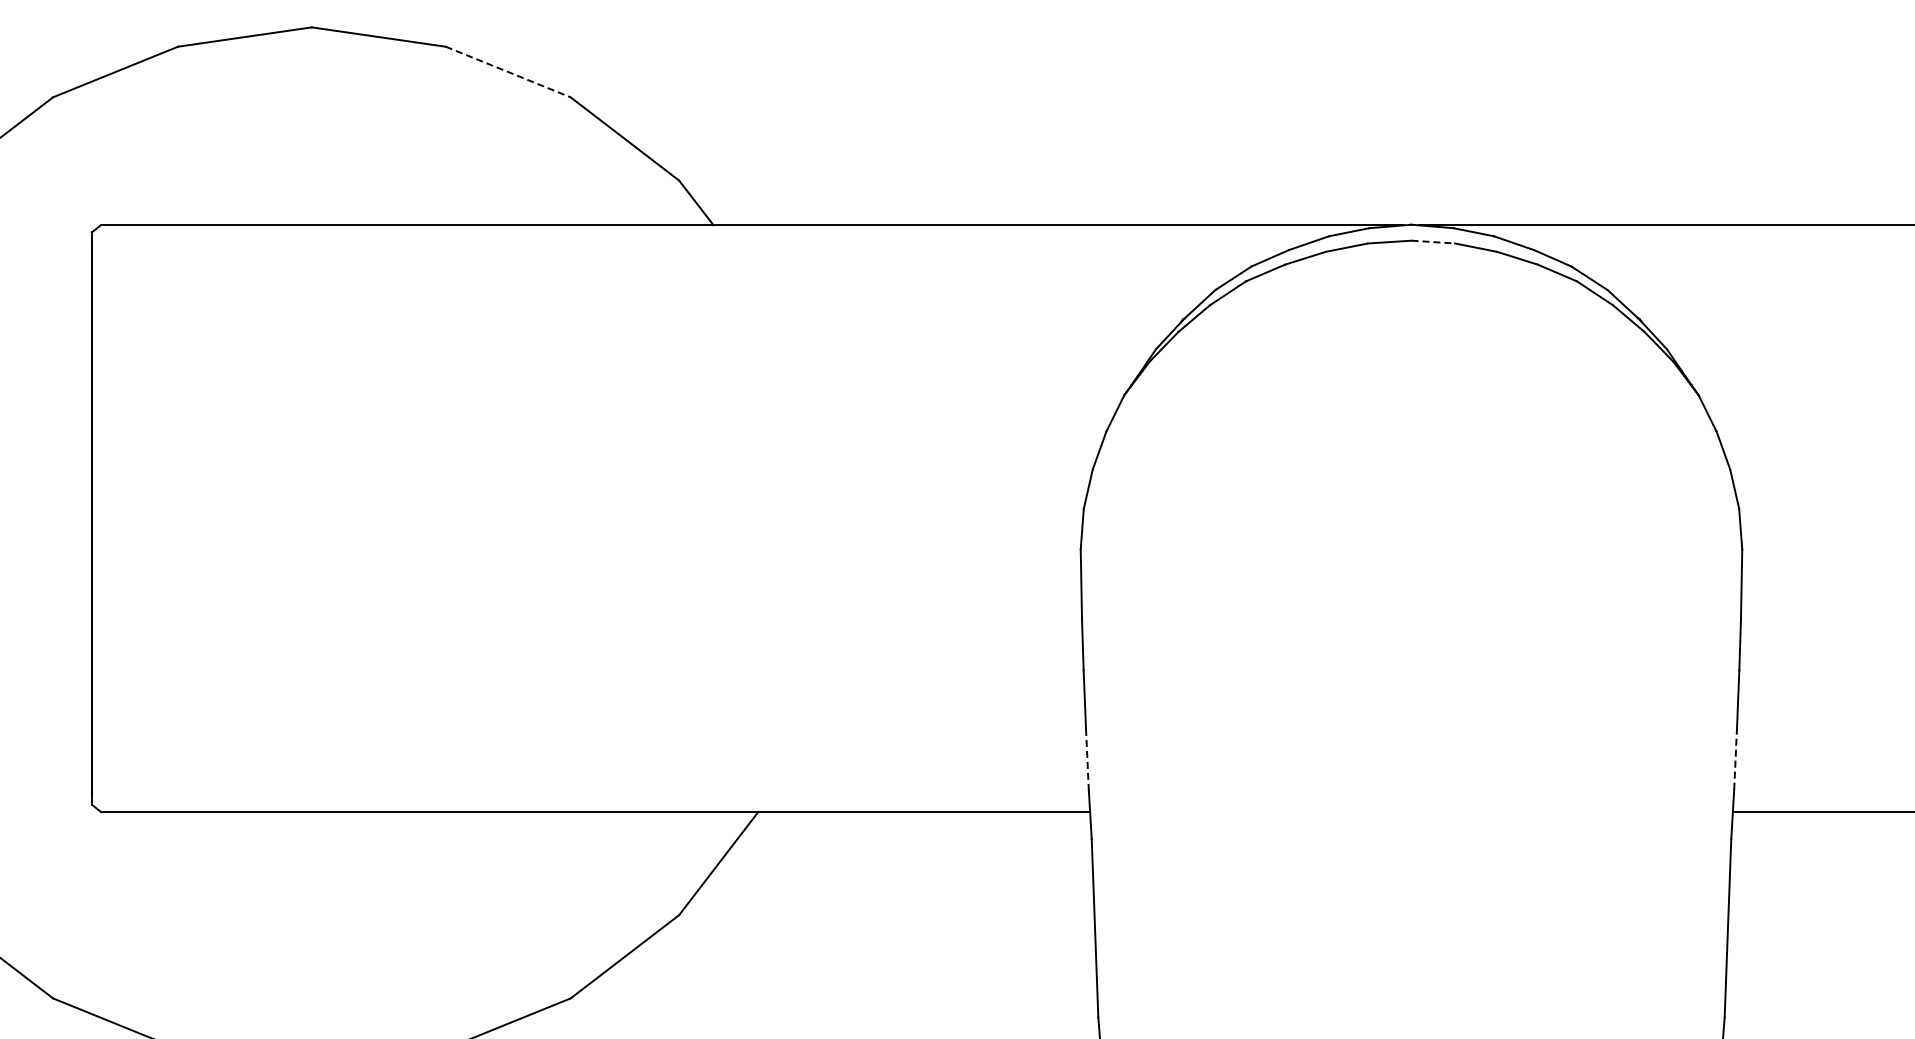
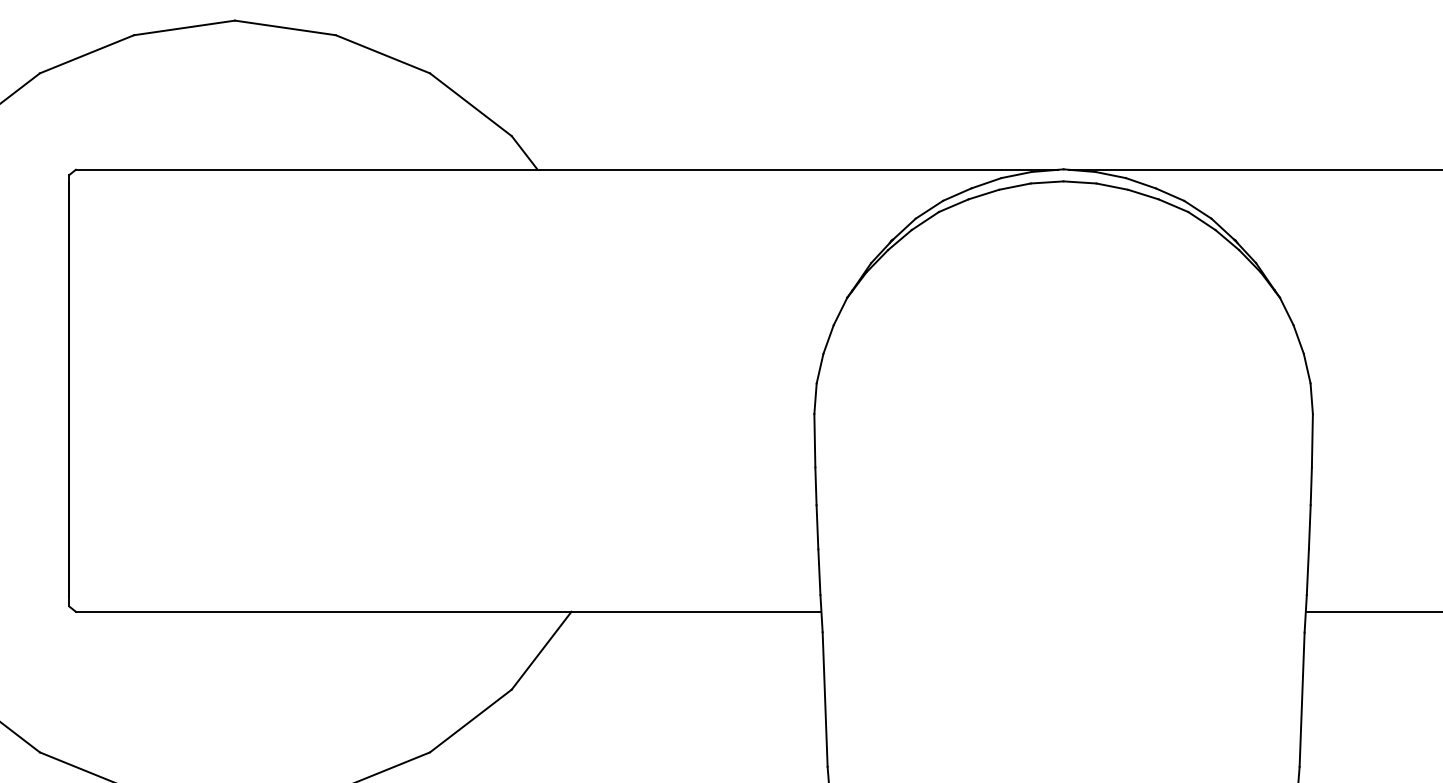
line: (508, 72) -> (383, 54), dashed -> solid
line: (1433, 242) -> (1080, 182), dashed -> solid
line: (1735, 758) -> (1307, 571), dashed -> solid
line: (1087, 759) -> (819, 572), dashed -> solid

